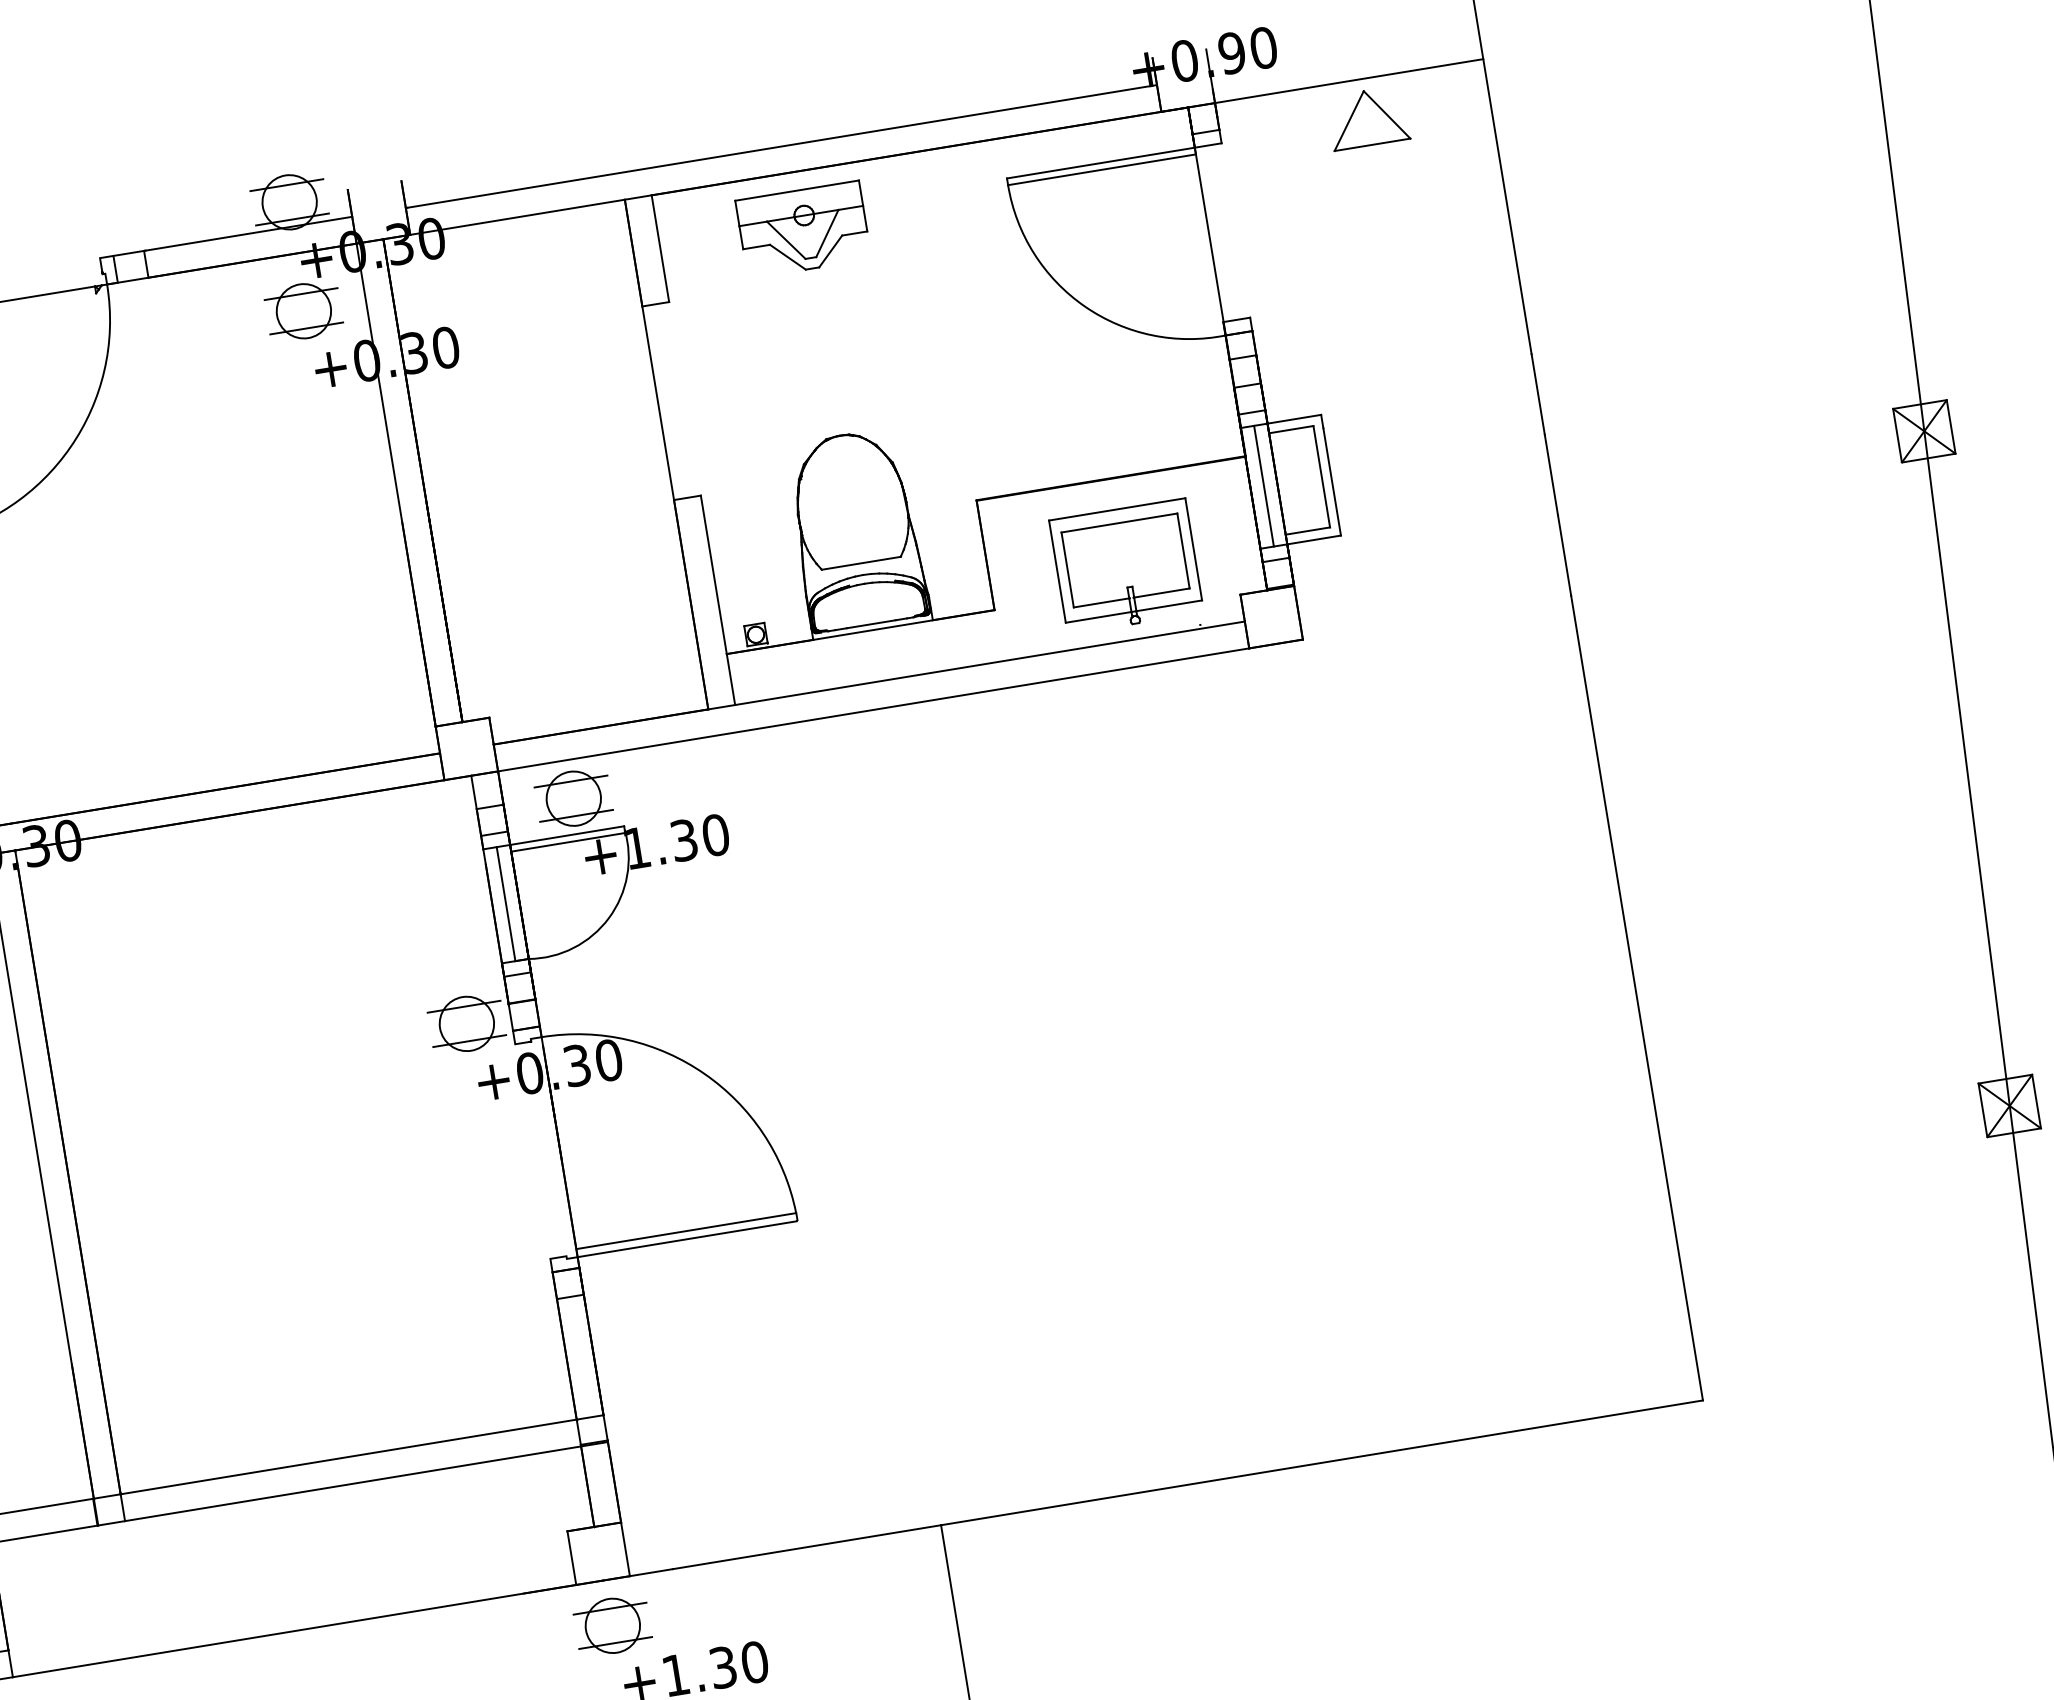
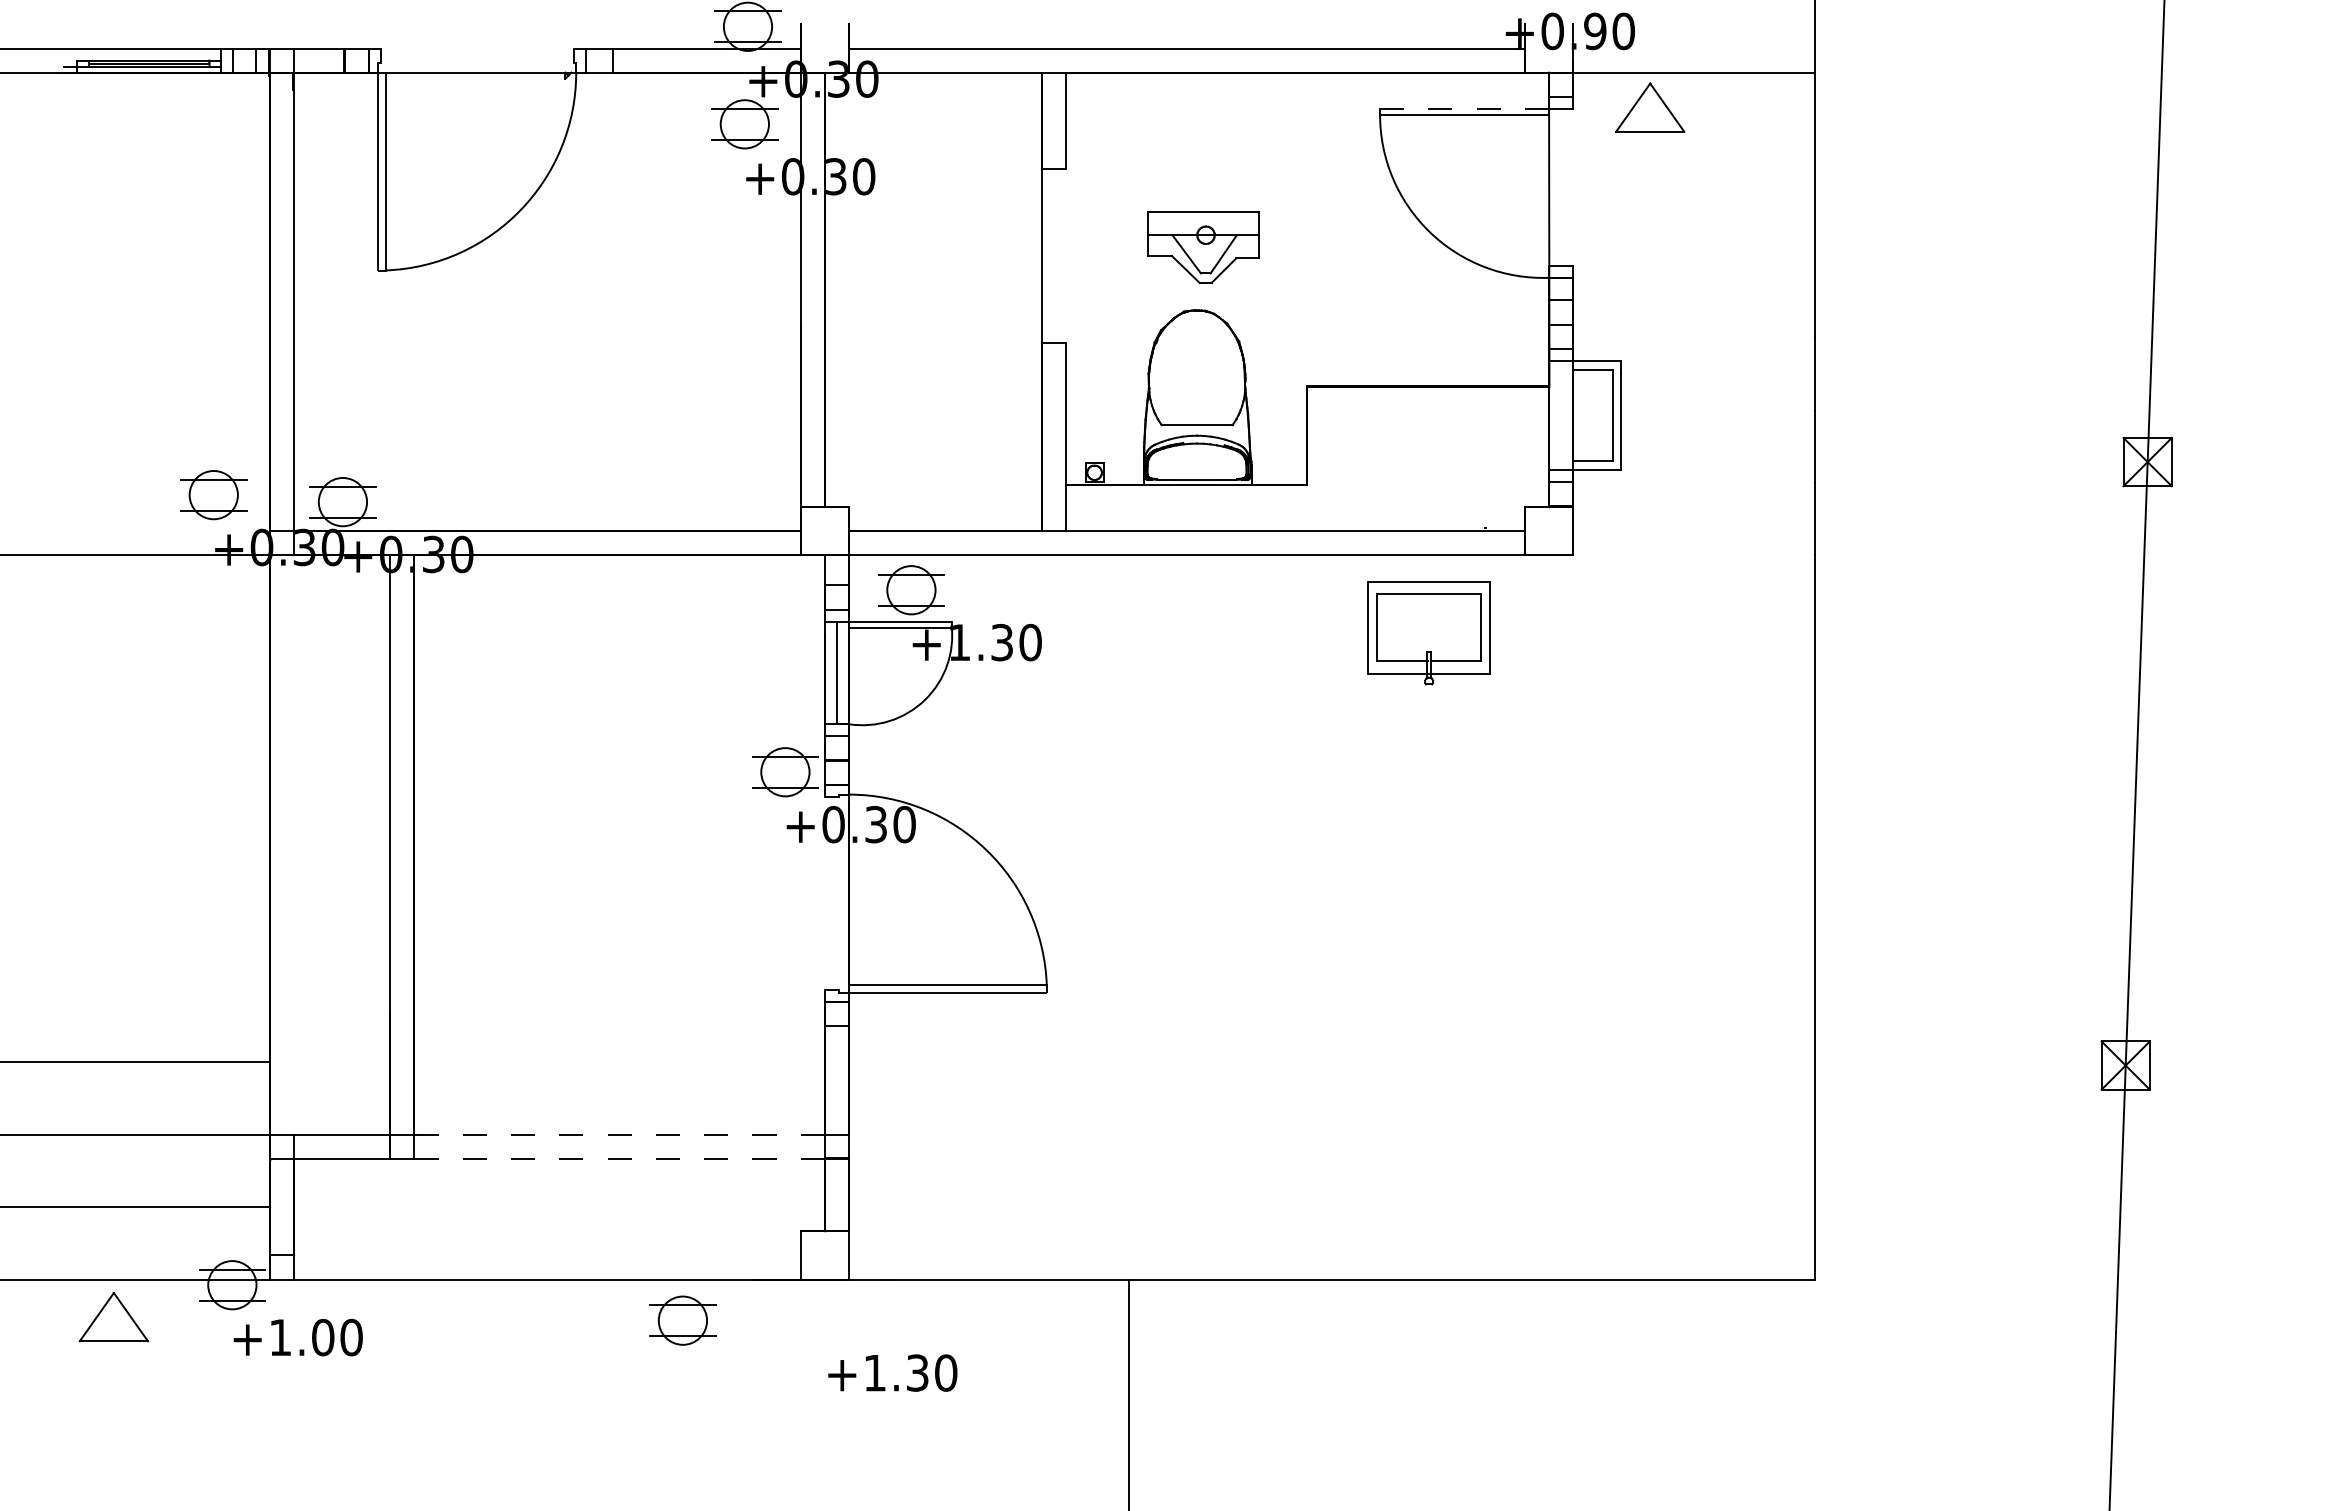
part: (1368, 117) -> (1650, 107), moved
line: (1100, 162) -> (1464, 108), solid -> dashed
part: (803, 229) -> (1203, 247), moved
line: (1264, 486) -> (1561, 415), removed
part: (1125, 567) -> (1428, 633), moved
line: (349, 1456) -> (620, 1134), solid -> dashed
line: (353, 1483) -> (620, 1158), solid -> dashed
part: (612, 1625) -> (682, 1320), moved

